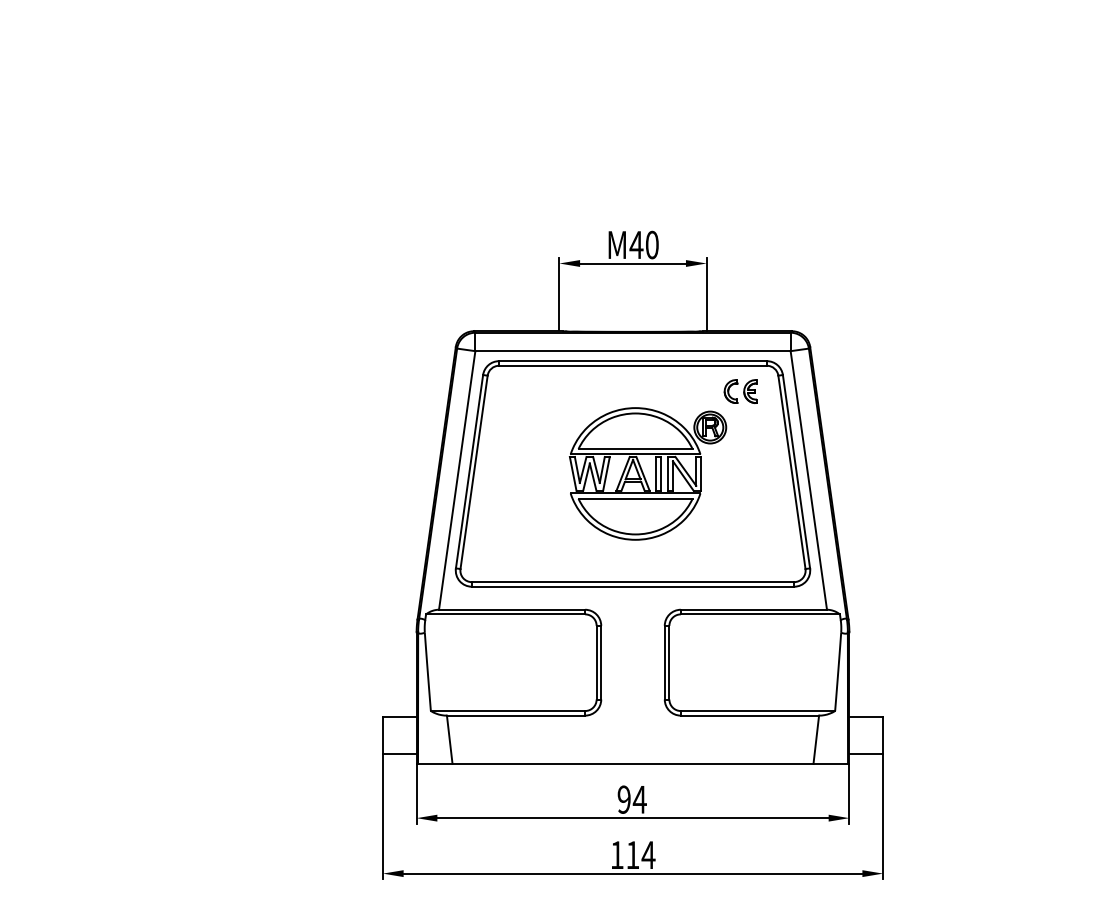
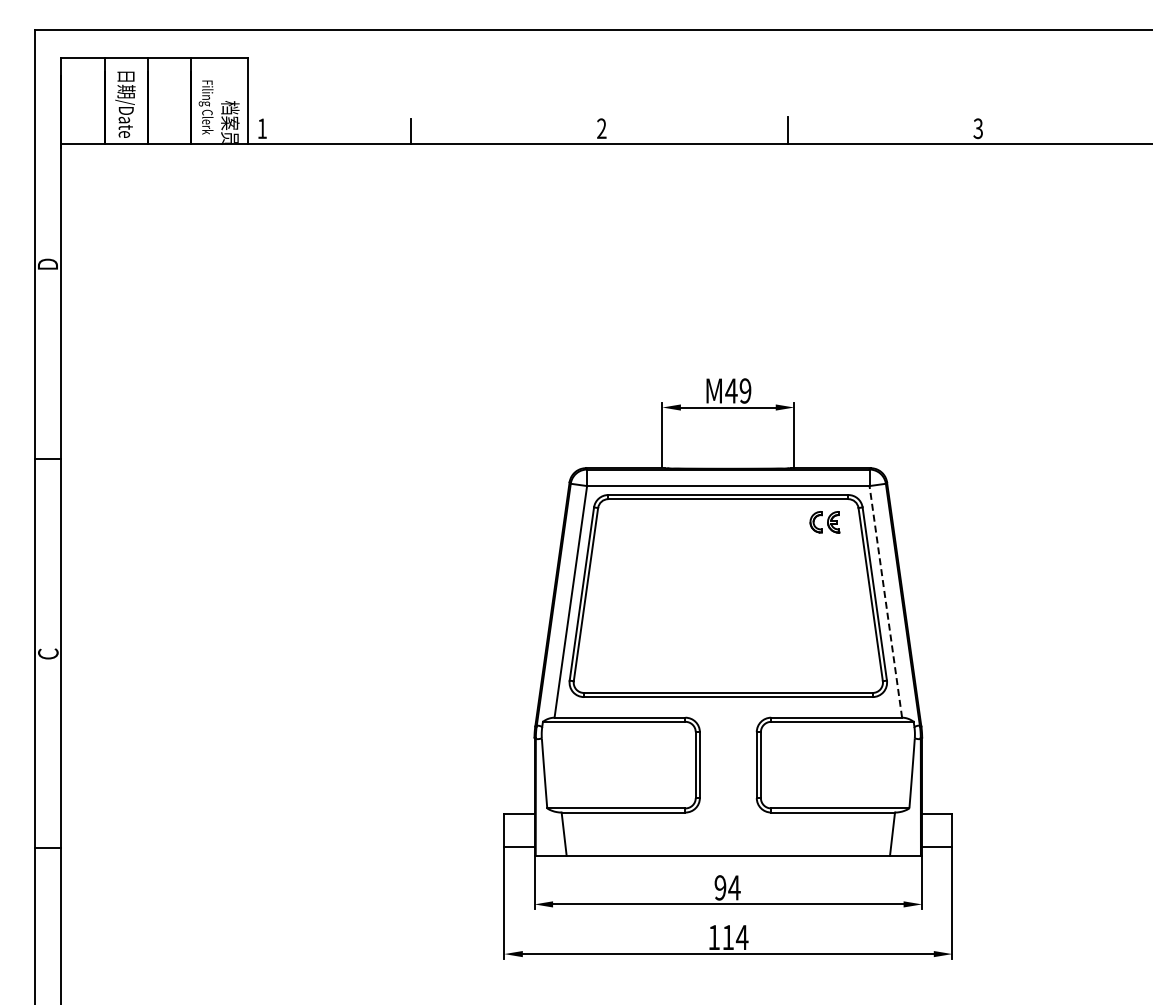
text: (652, 244) -> (745, 390), M40 -> M49
part: (647, 473) -> (741, 595), removed
line: (808, 480) -> (885, 601), solid -> dashed

